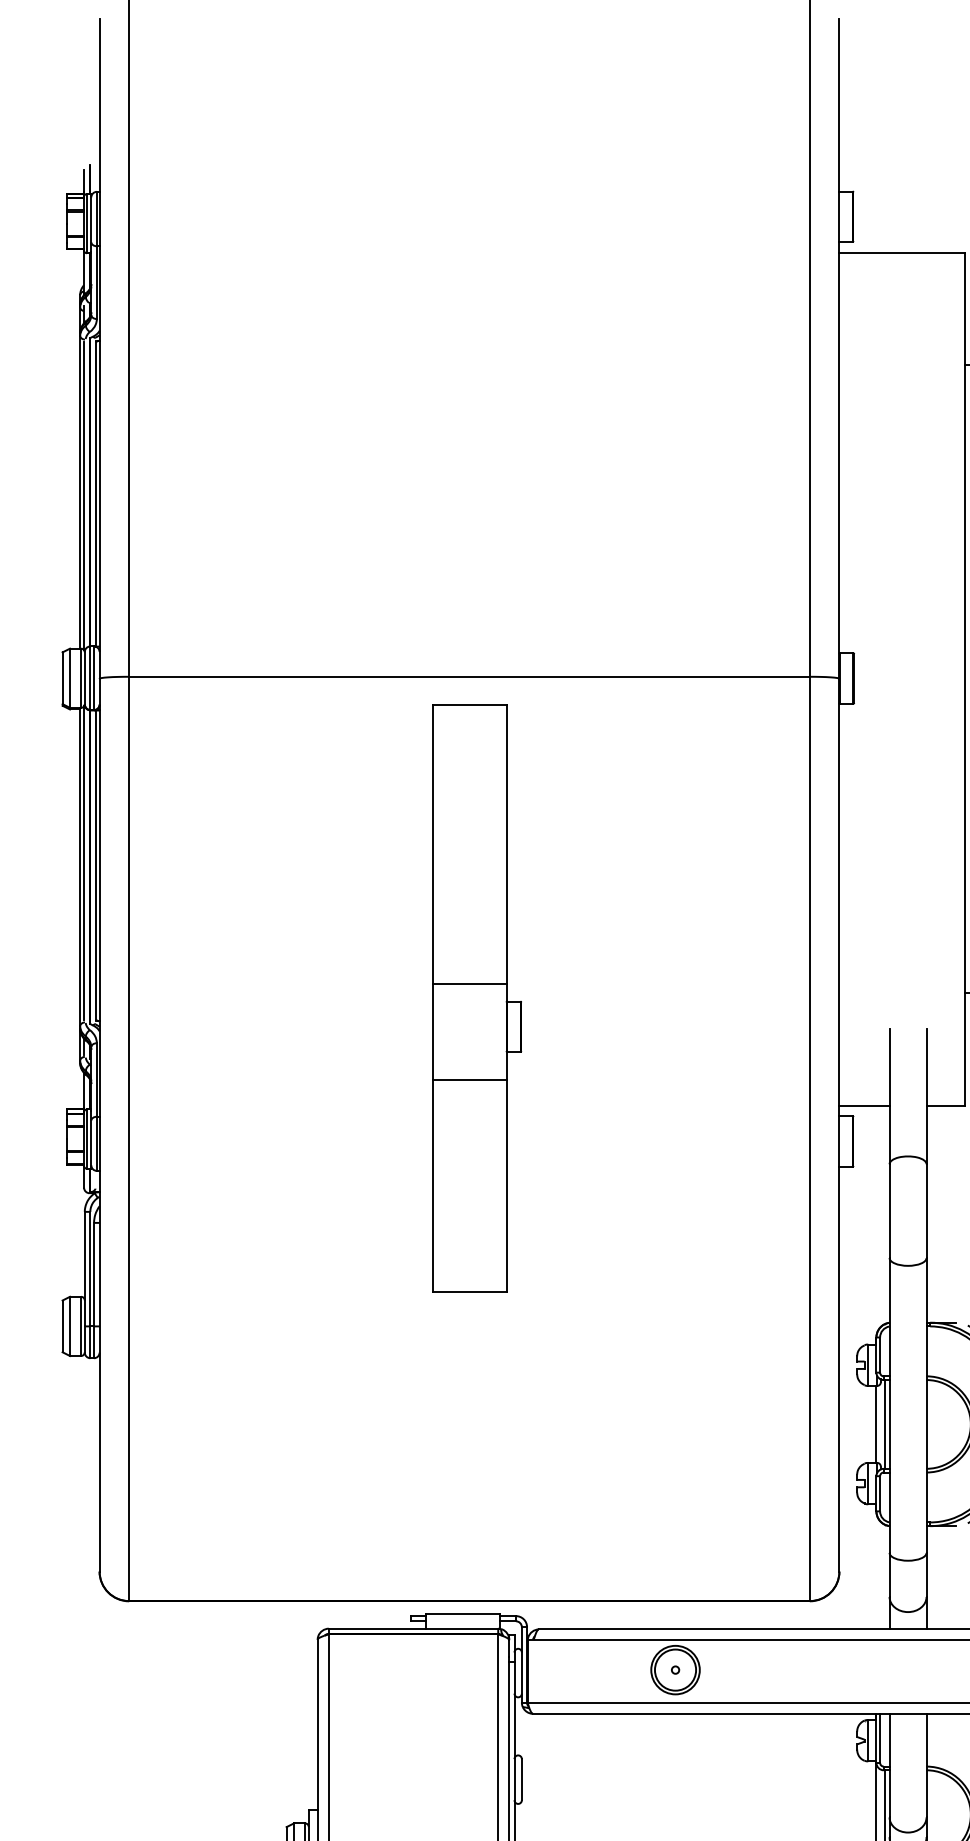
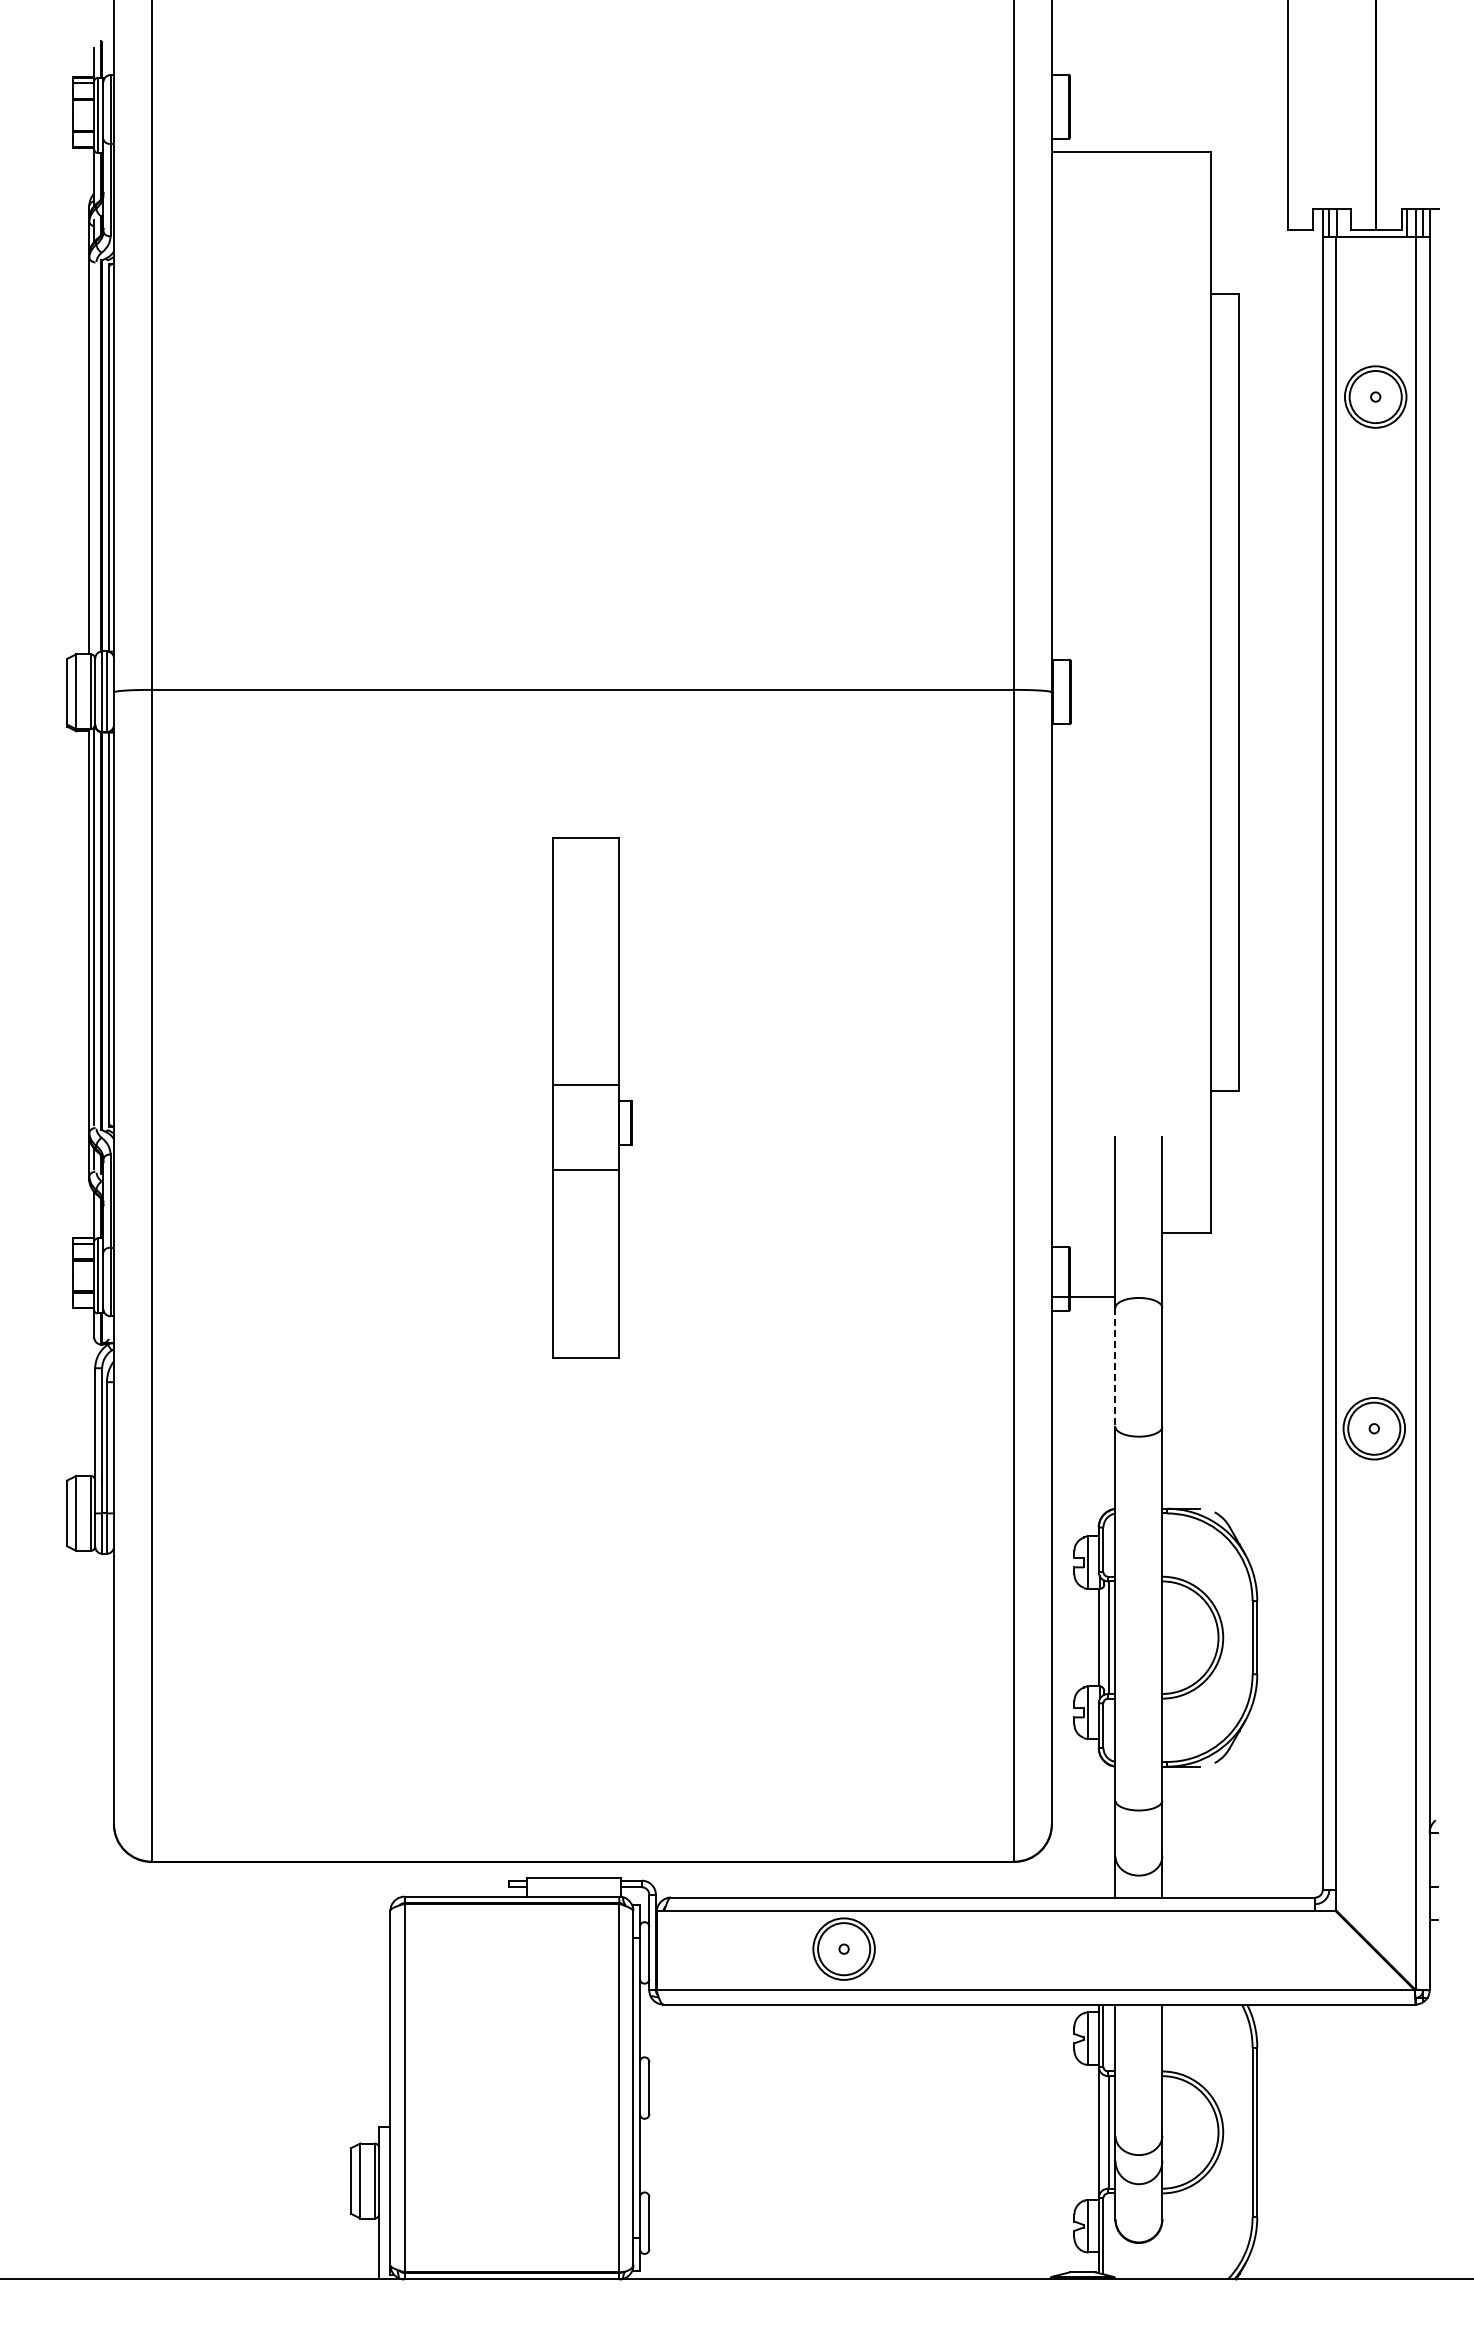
line: (84, 495) -> (94, 460), removed
part: (477, 998) -> (592, 1097), size x0.7
line: (864, 1105) -> (1083, 1297), moved
line: (889, 1211) -> (1115, 1367), solid -> dashed

